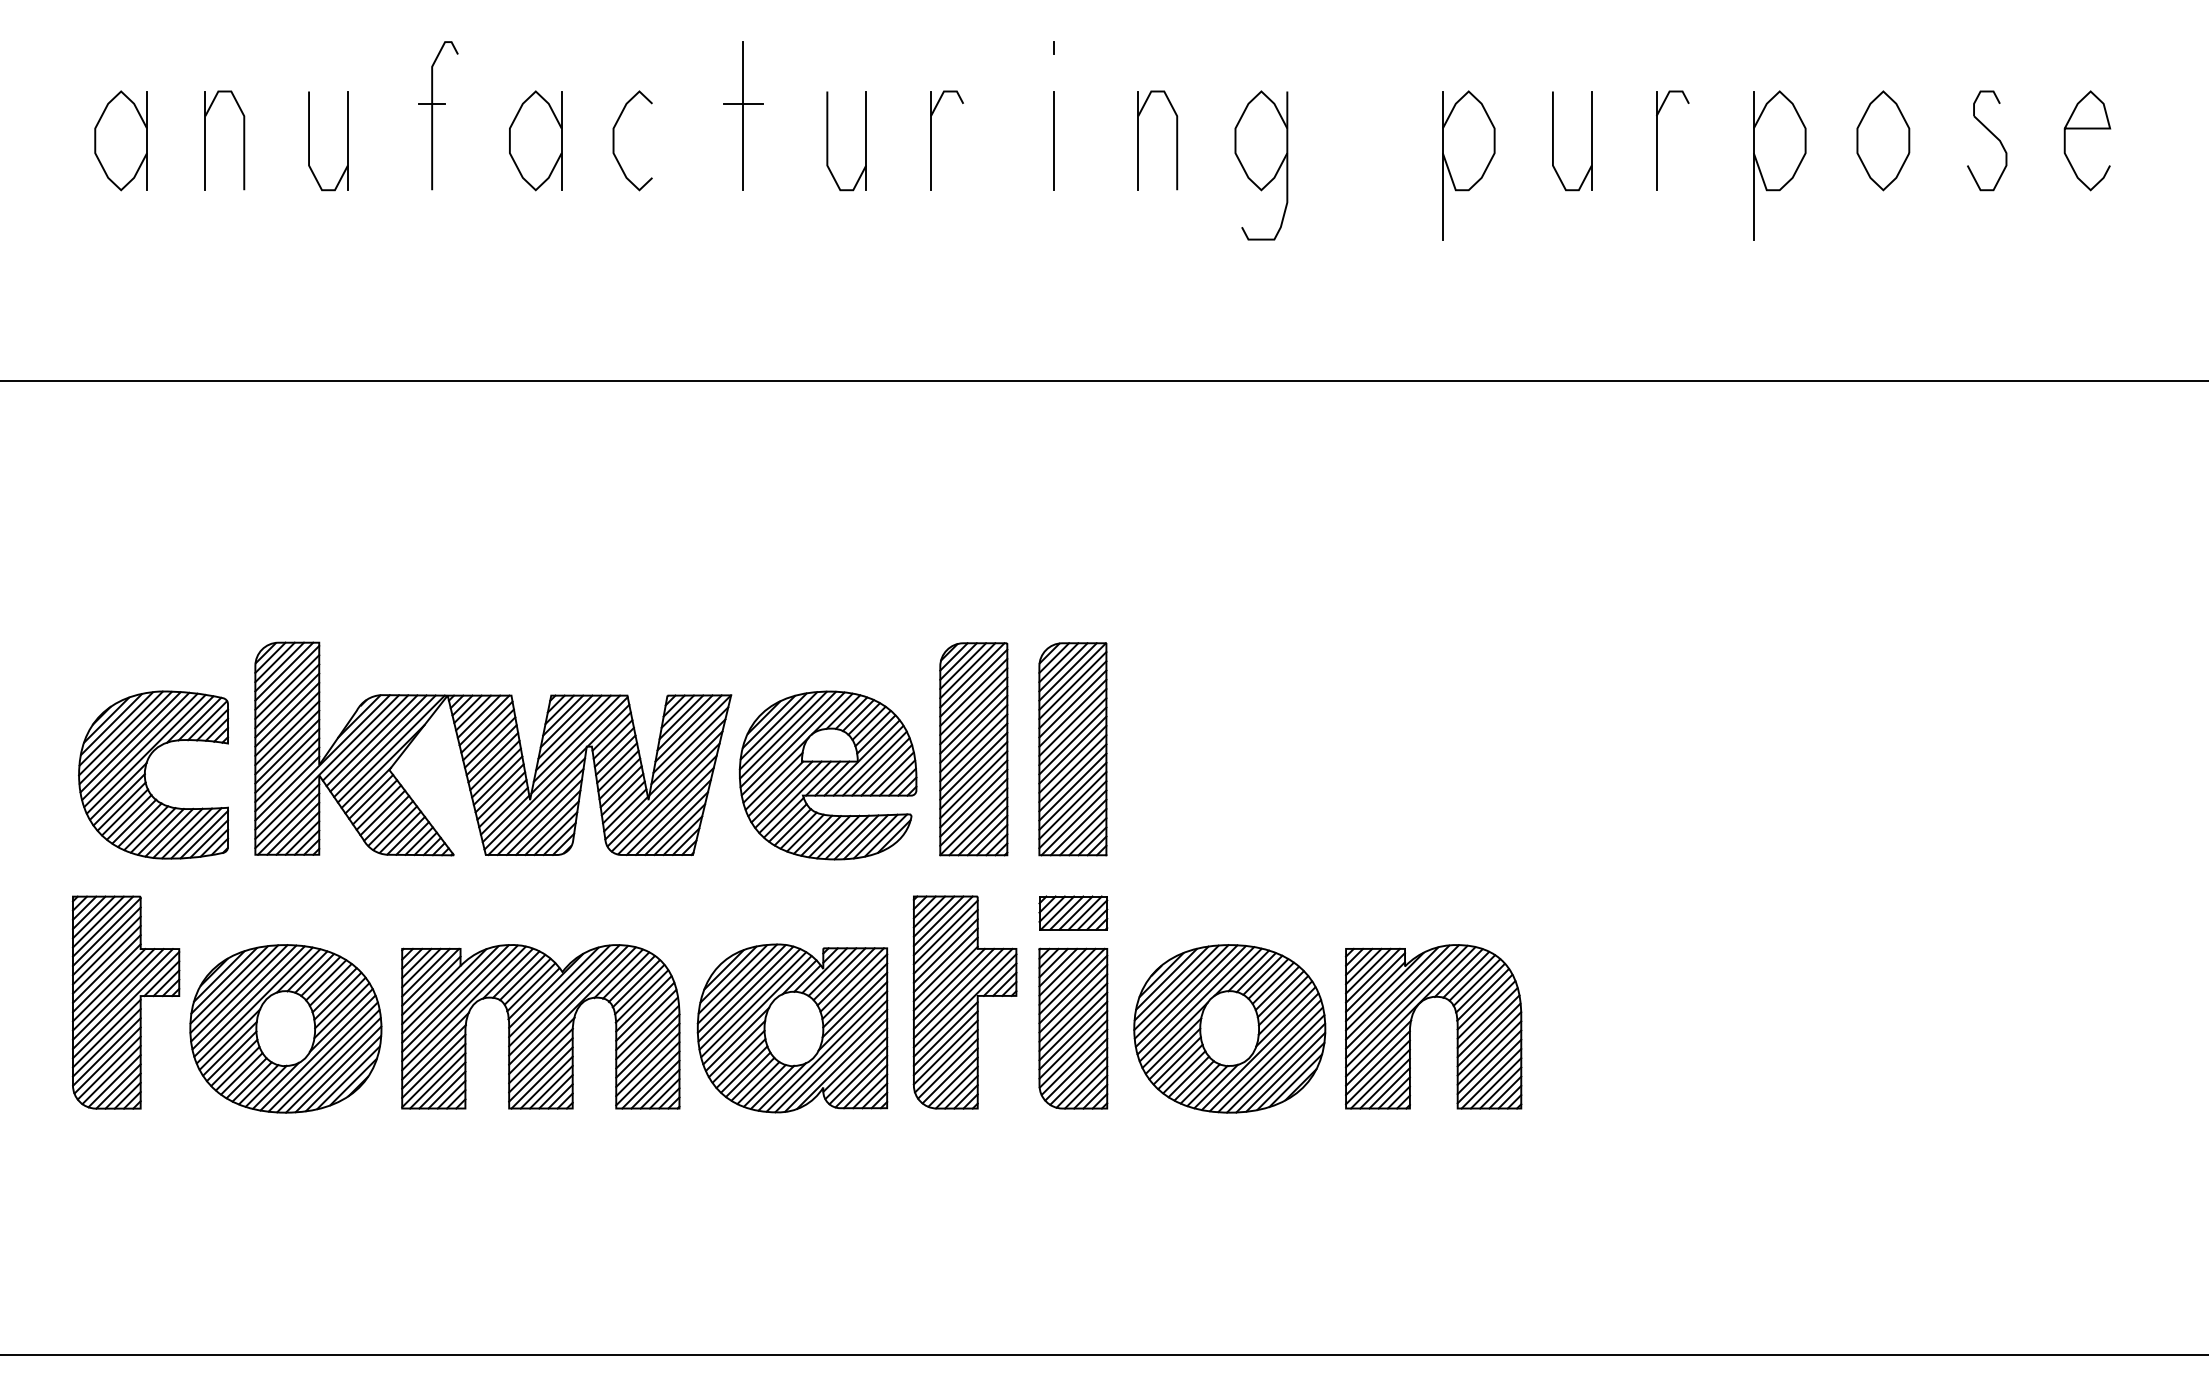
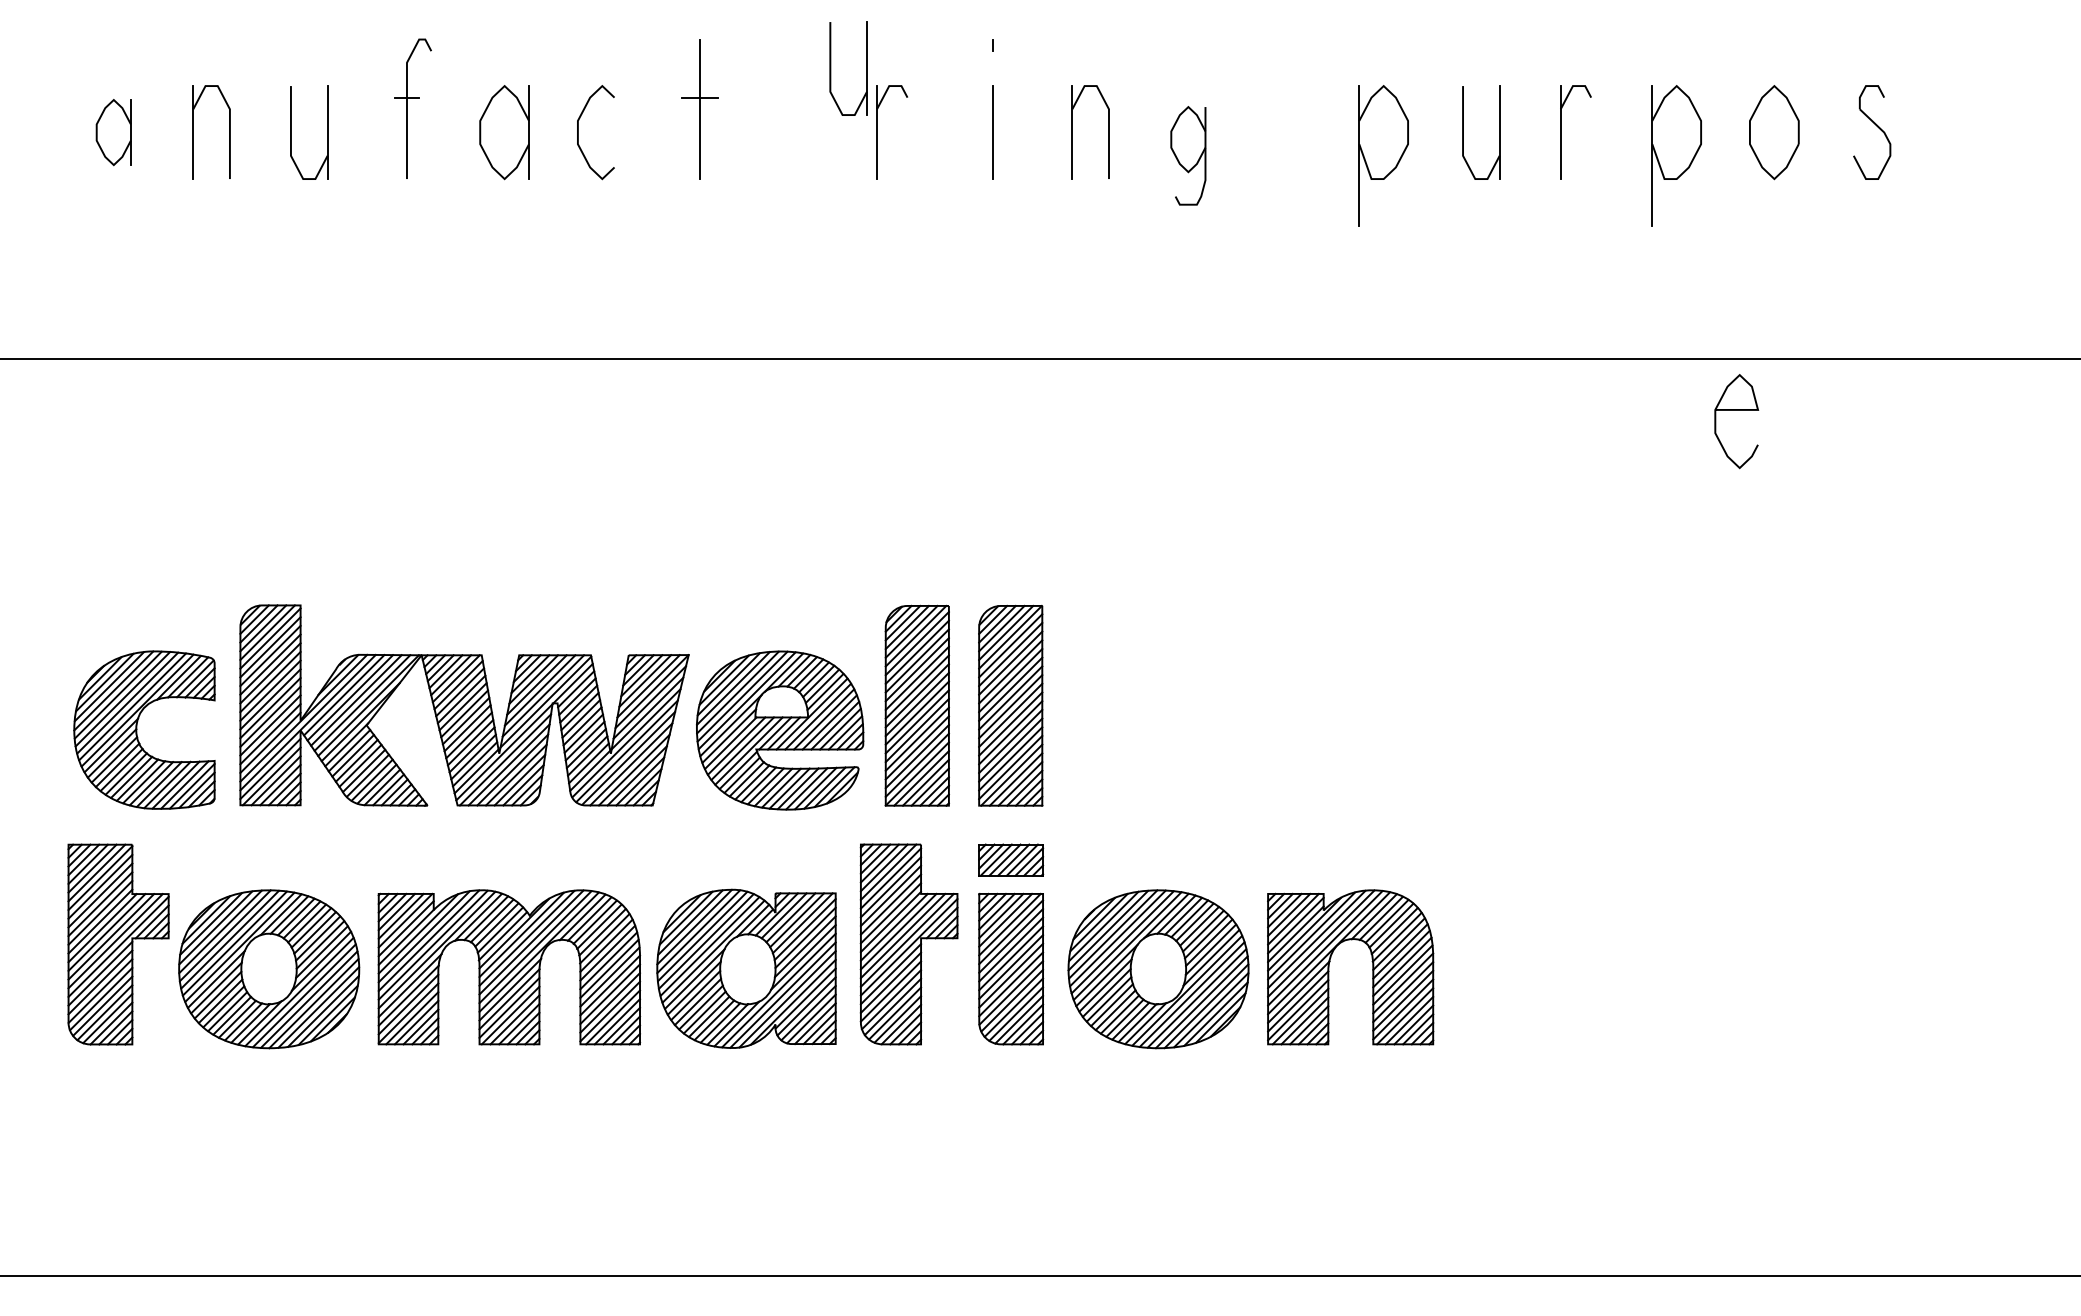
curve: (2087, 129) -> (1736, 410), moved
part: (120, 140) -> (113, 132), size x0.7
part: (828, 140) -> (831, 68), moved
part: (1261, 165) -> (1188, 155), size x0.7

